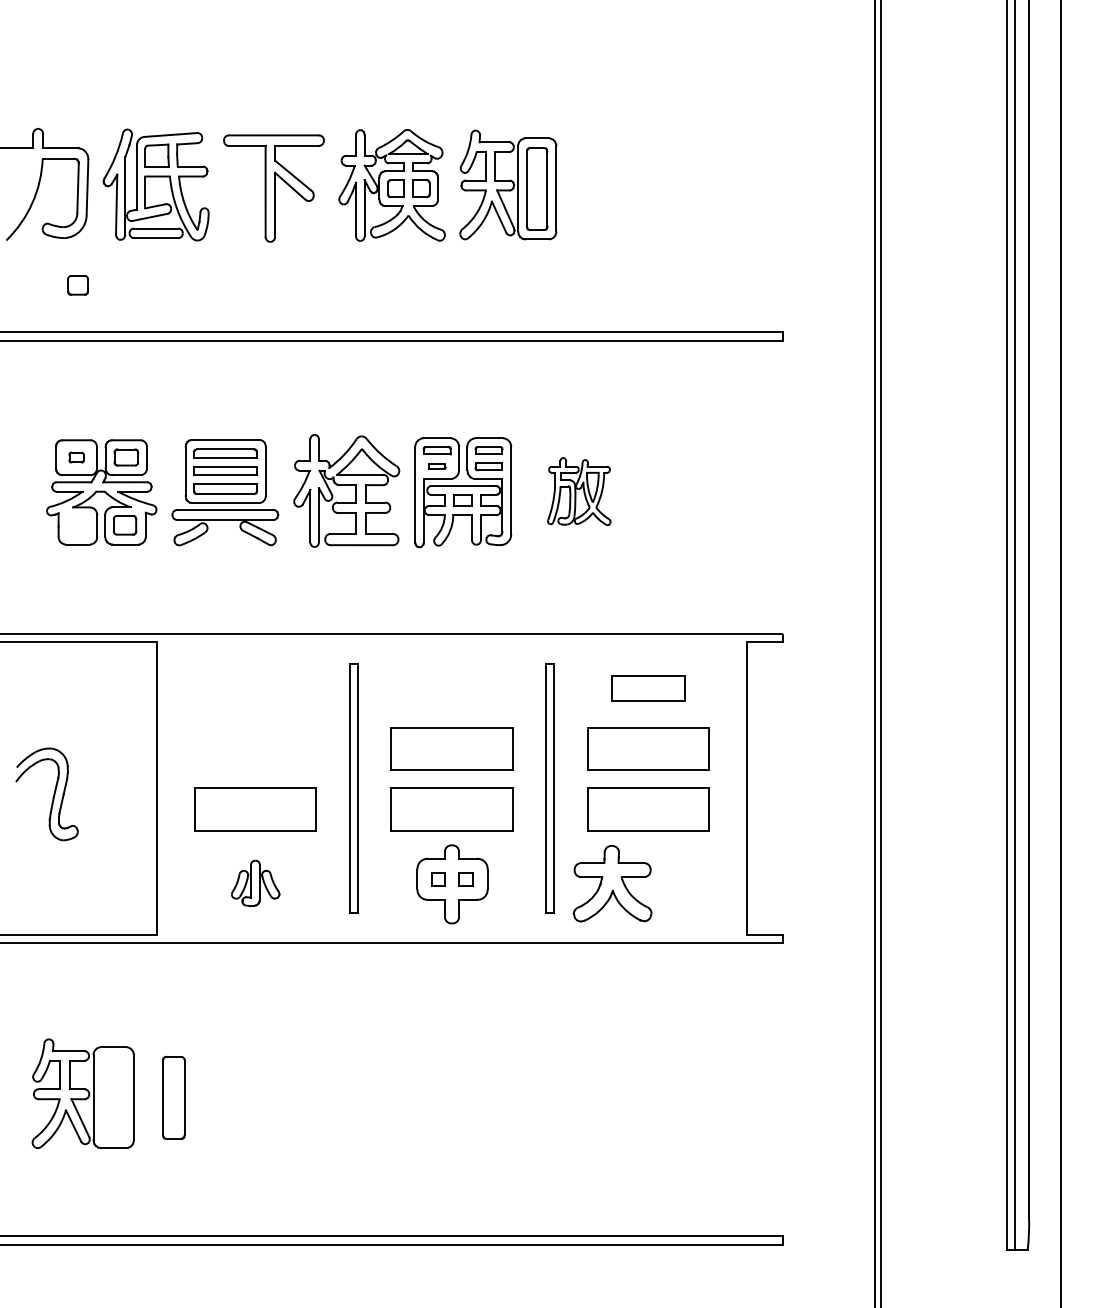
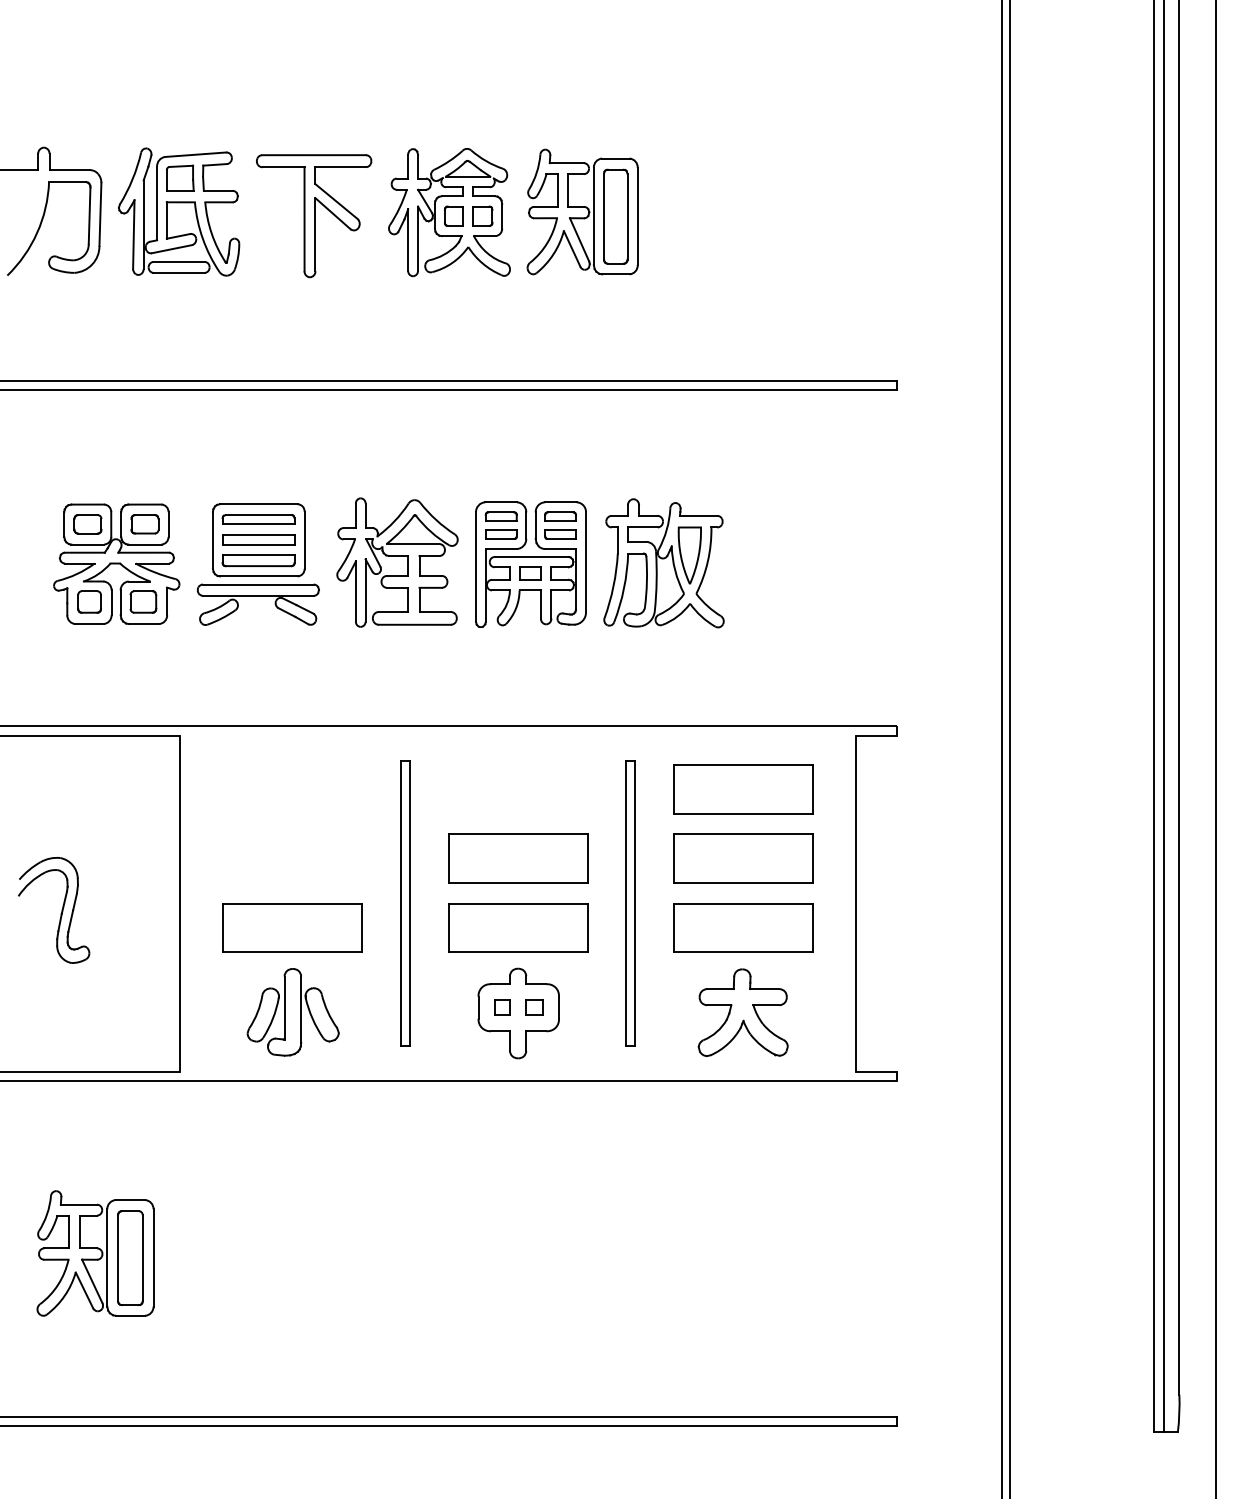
part: (77, 284) -> (89, 601), moved
part: (76, 457) -> (87, 524), size x1.67
part: (437, 466) -> (501, 534), size x1.67
part: (578, 491) -> (663, 563), size x1.67
part: (648, 688) -> (743, 789), size x1.67
part: (255, 883) -> (292, 1012), size x1.67
part: (612, 883) -> (742, 1012), moved
part: (173, 1098) -> (130, 1258), moved

